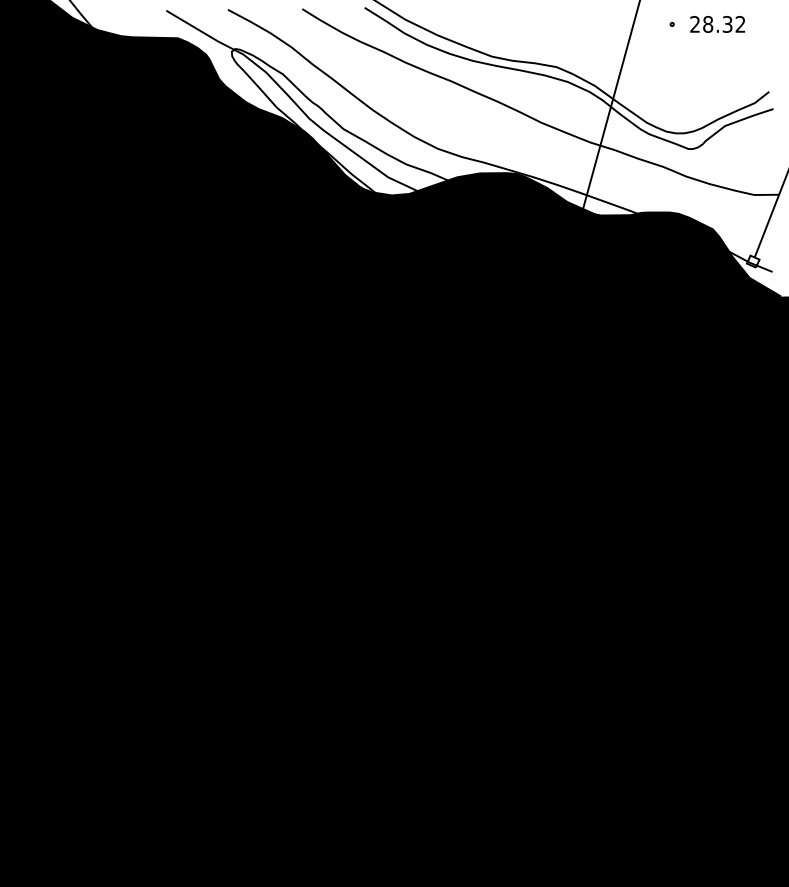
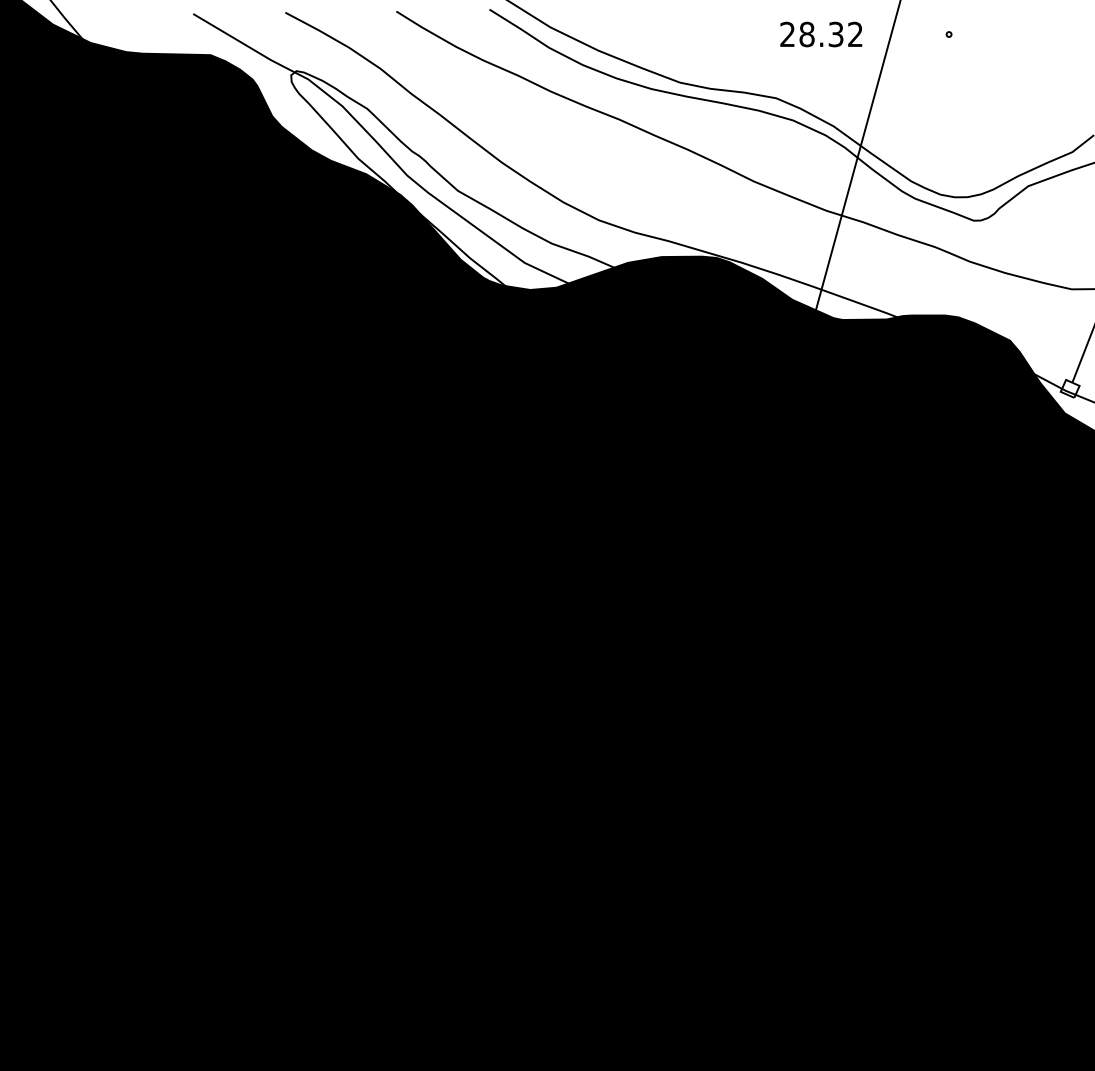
text: (717, 24) -> (821, 34), moved

